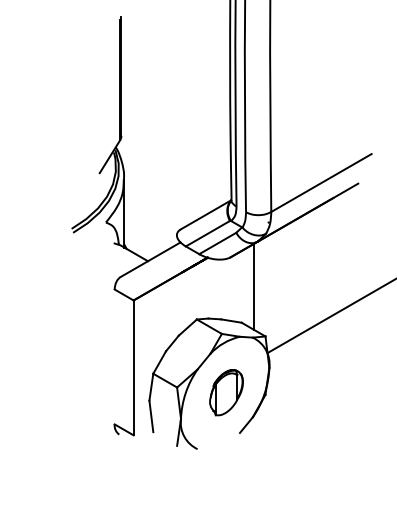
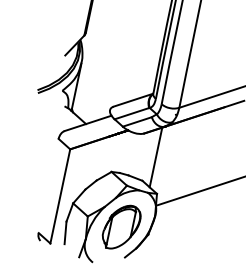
part: (226, 392) -> (121, 227), size x1.43

